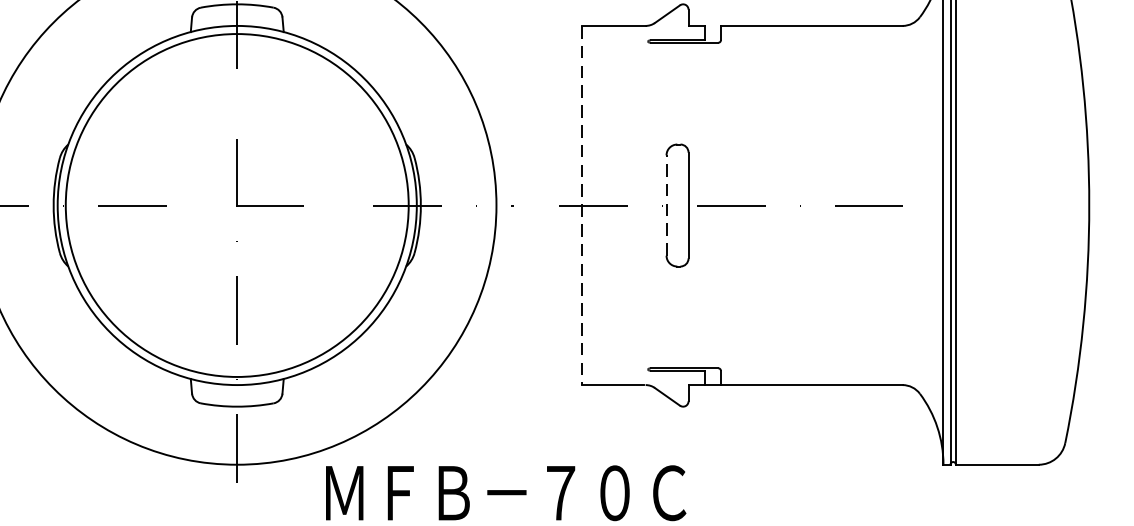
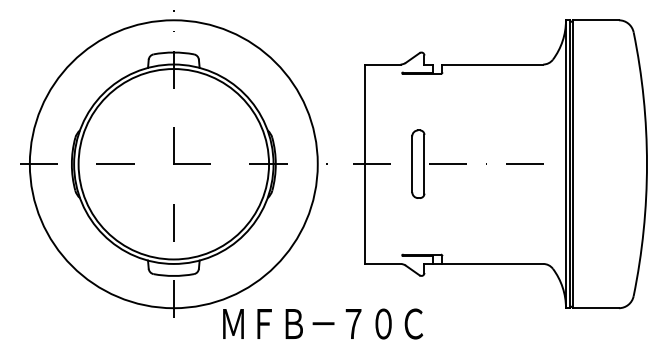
line: (582, 205) -> (365, 164), dashed -> solid
line: (667, 205) -> (412, 164), dashed -> solid

